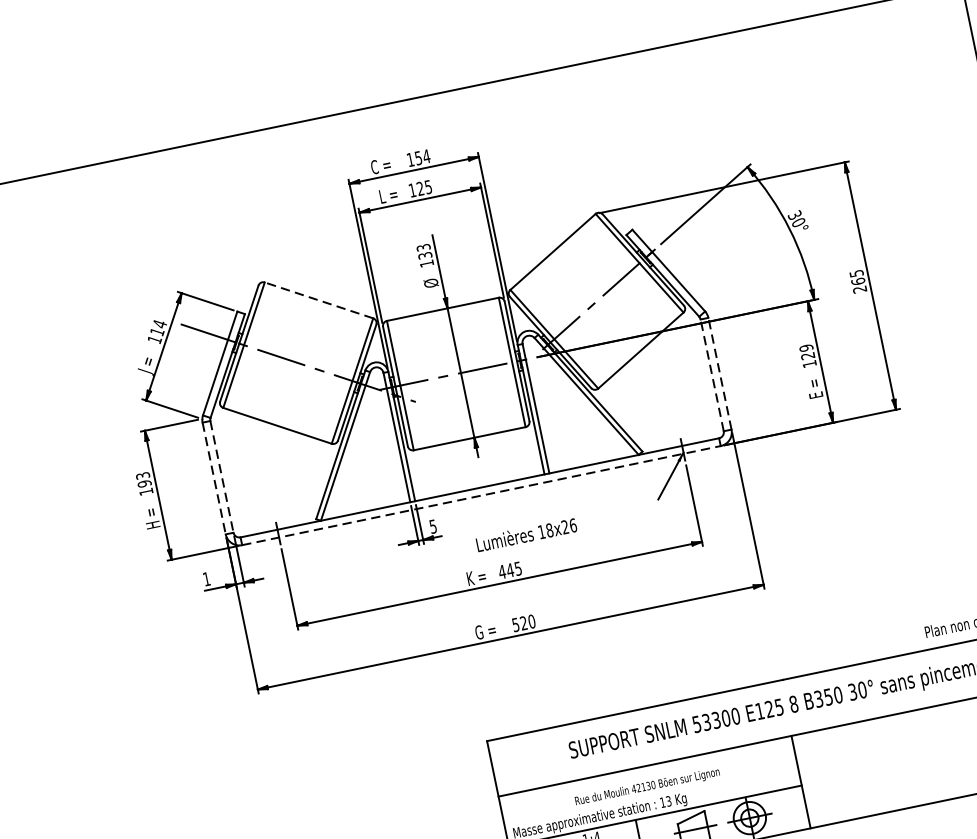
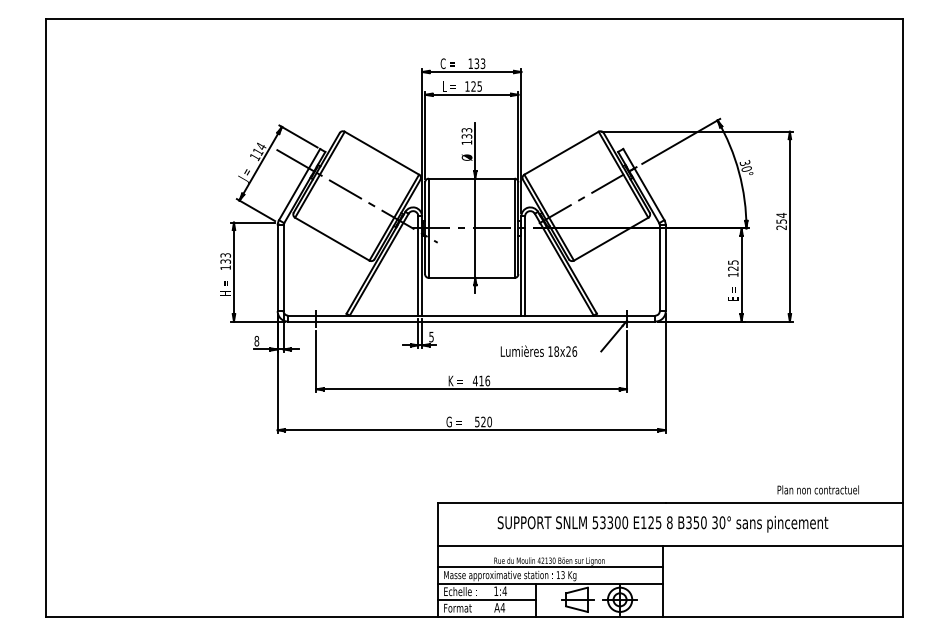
text: (423, 156) -> (480, 63), 154 -> 133
text: (857, 276) -> (781, 217), 265 -> 254
line: (318, 300) -> (381, 153), dashed -> solid
text: (806, 347) -> (733, 262), 129 -> 125
line: (719, 374) -> (665, 268), dashed -> solid
line: (711, 375) -> (659, 268), dashed -> solid
line: (221, 477) -> (283, 268), dashed -> solid
line: (214, 478) -> (277, 268), dashed -> solid
text: (144, 483) -> (225, 261), 193 -> 133
line: (481, 495) -> (471, 321), dashed -> solid
text: (525, 533) -> (538, 350), moved
text: (513, 568) -> (484, 380), 445 -> 416
text: (206, 578) -> (256, 340), 1 -> 8
line: (650, 794) -> (550, 567), added

